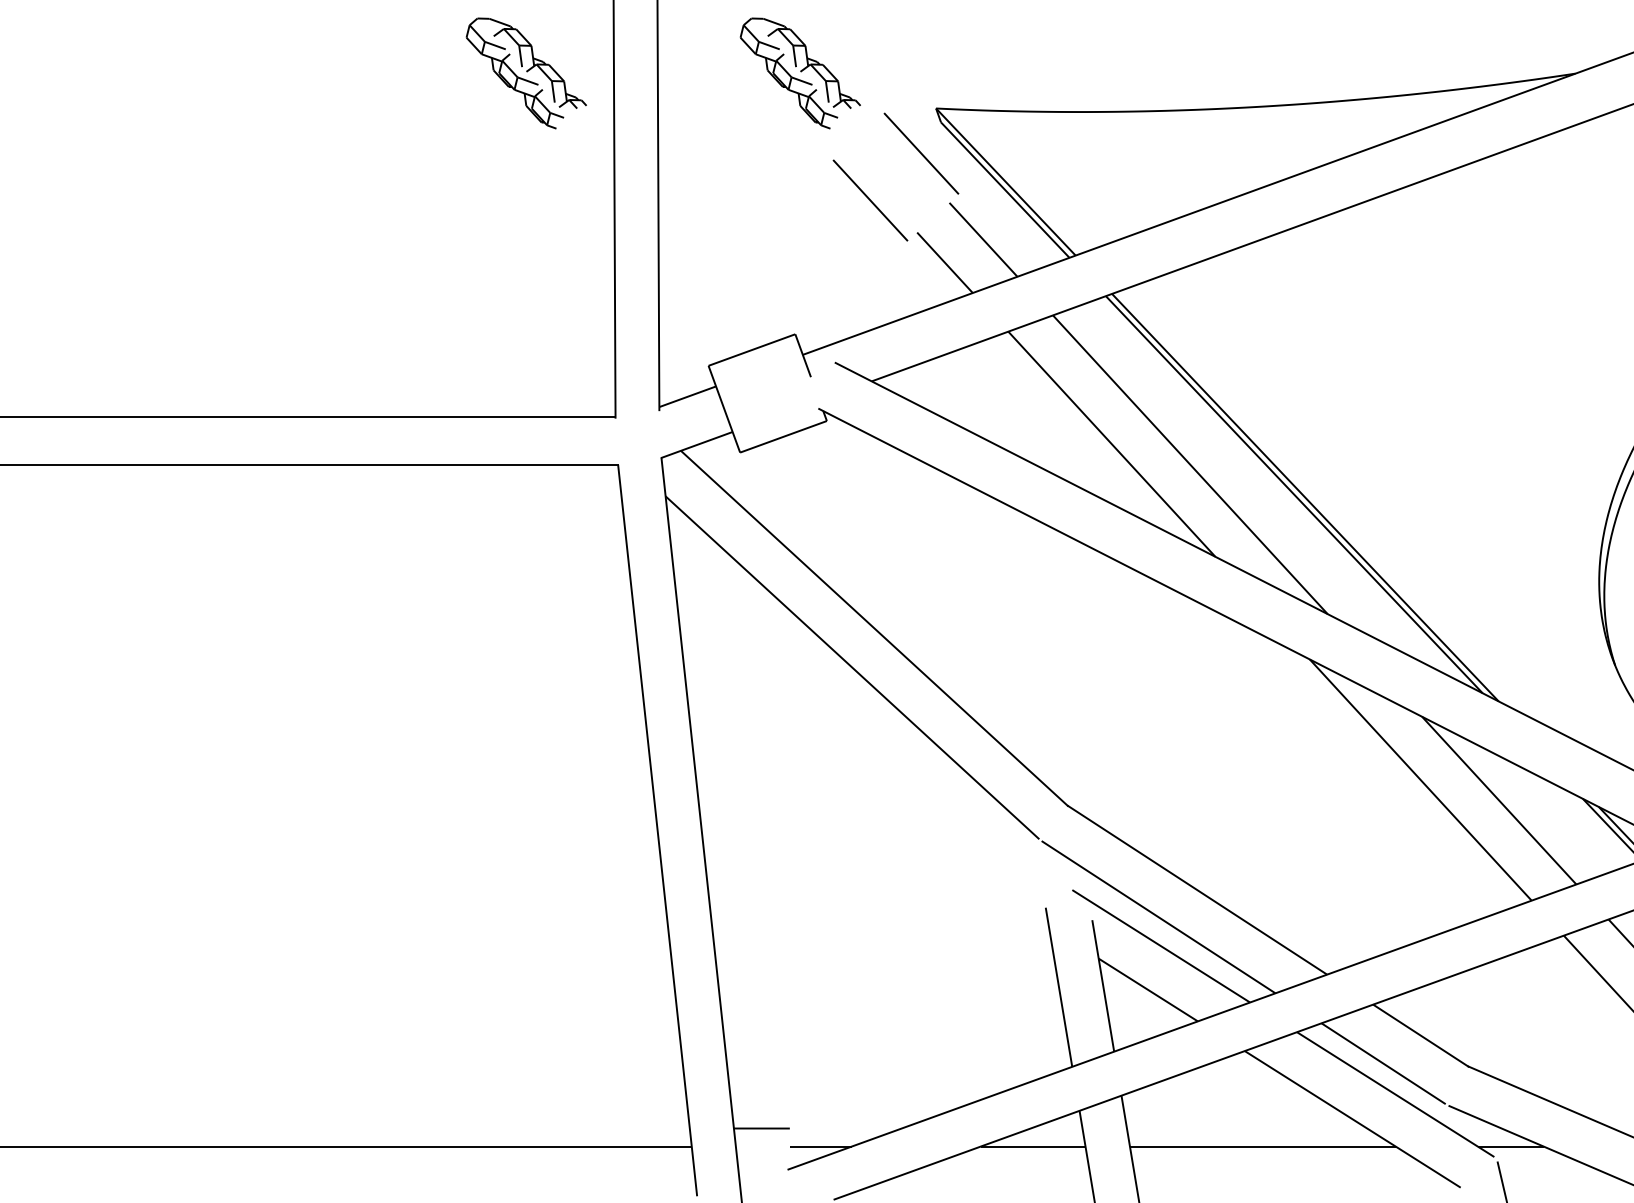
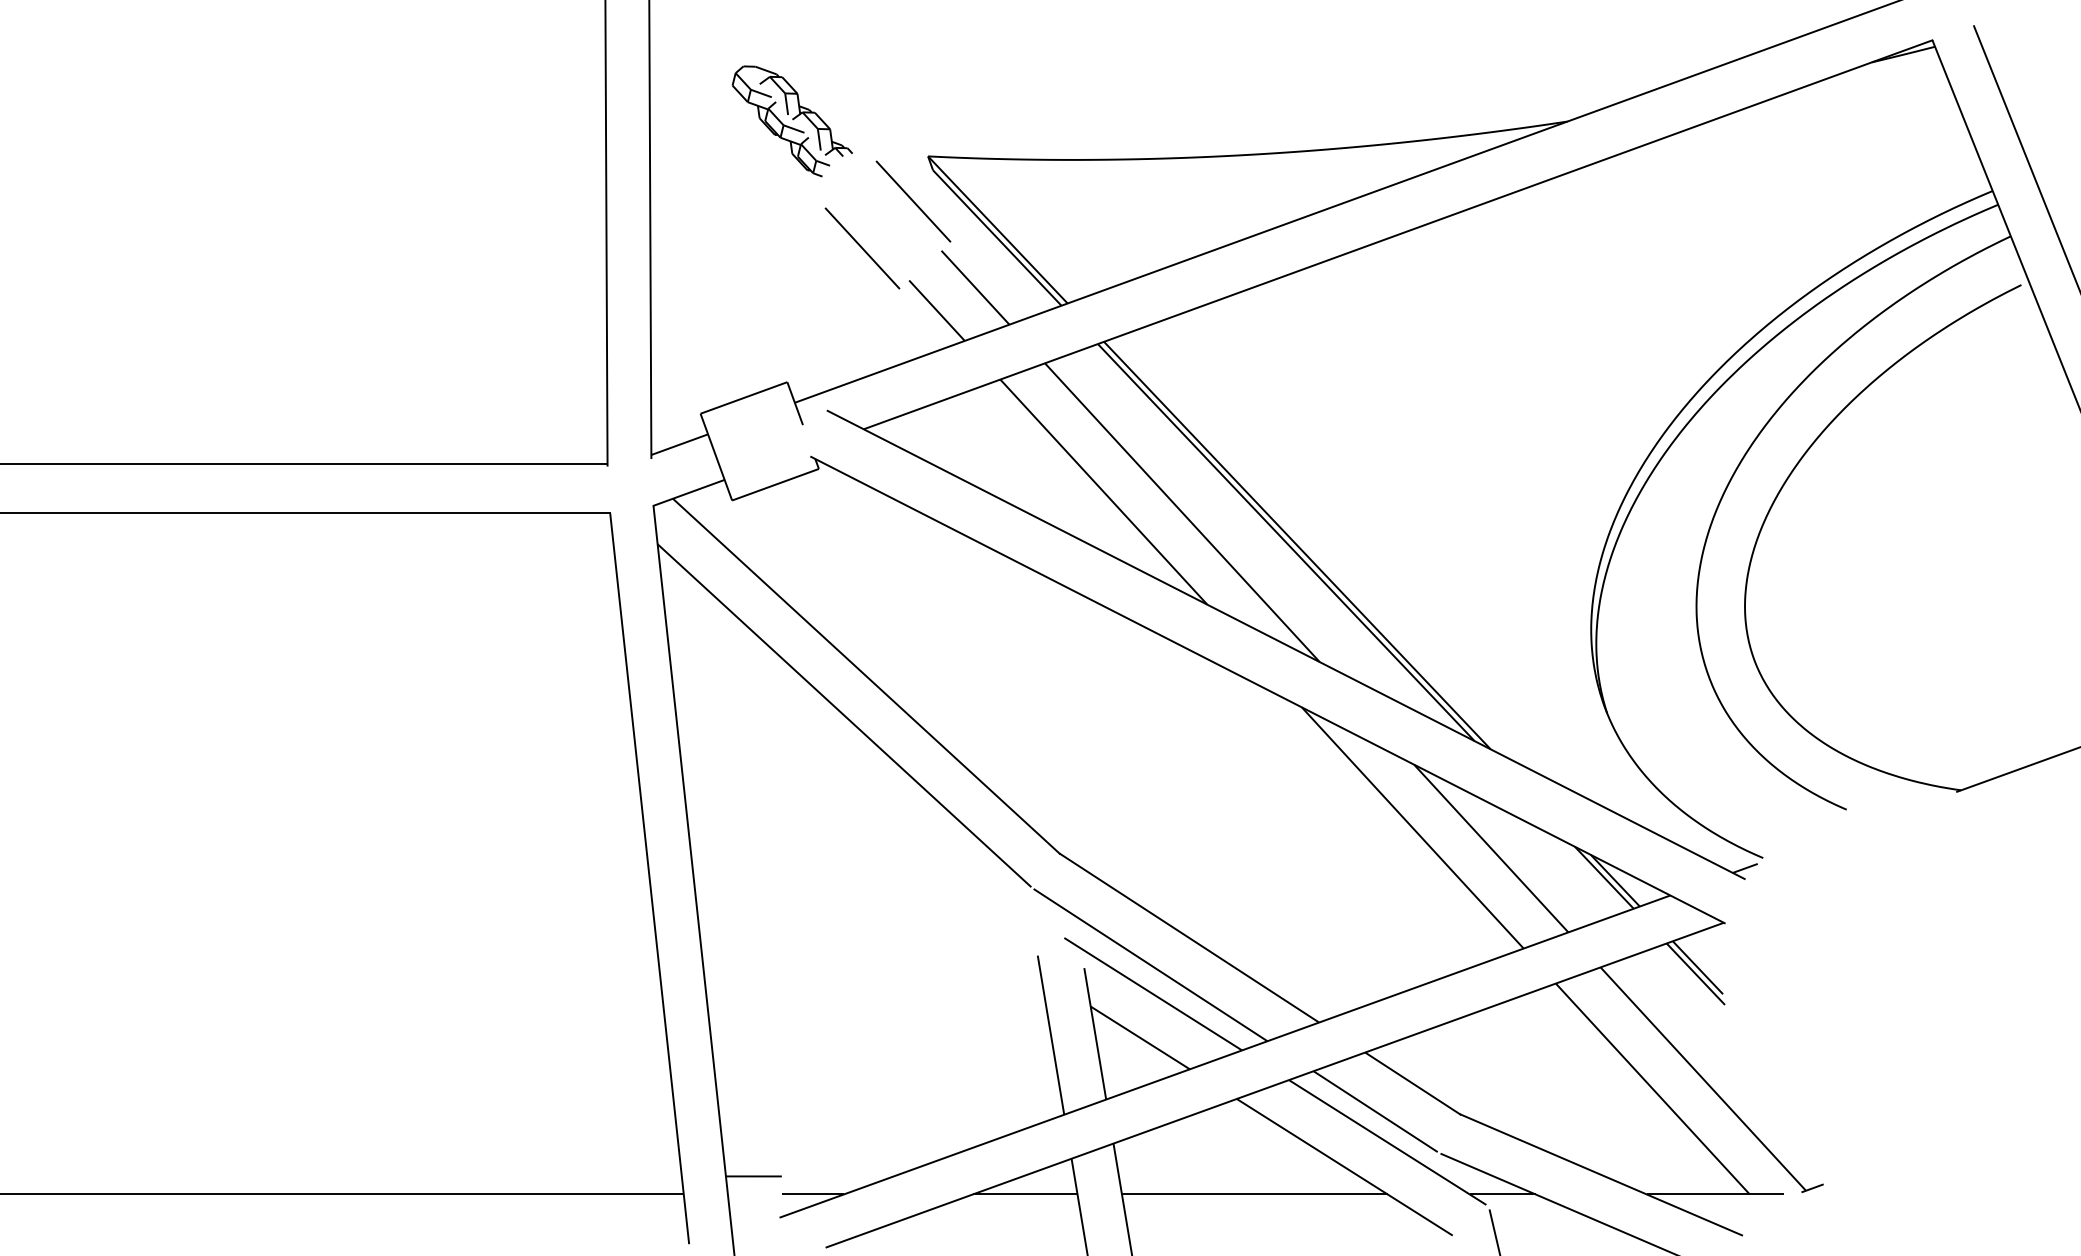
part: (525, 73) -> (517, 121), removed

